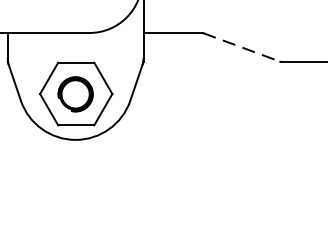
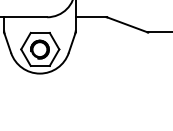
line: (241, 46) -> (127, 24), dashed -> solid

